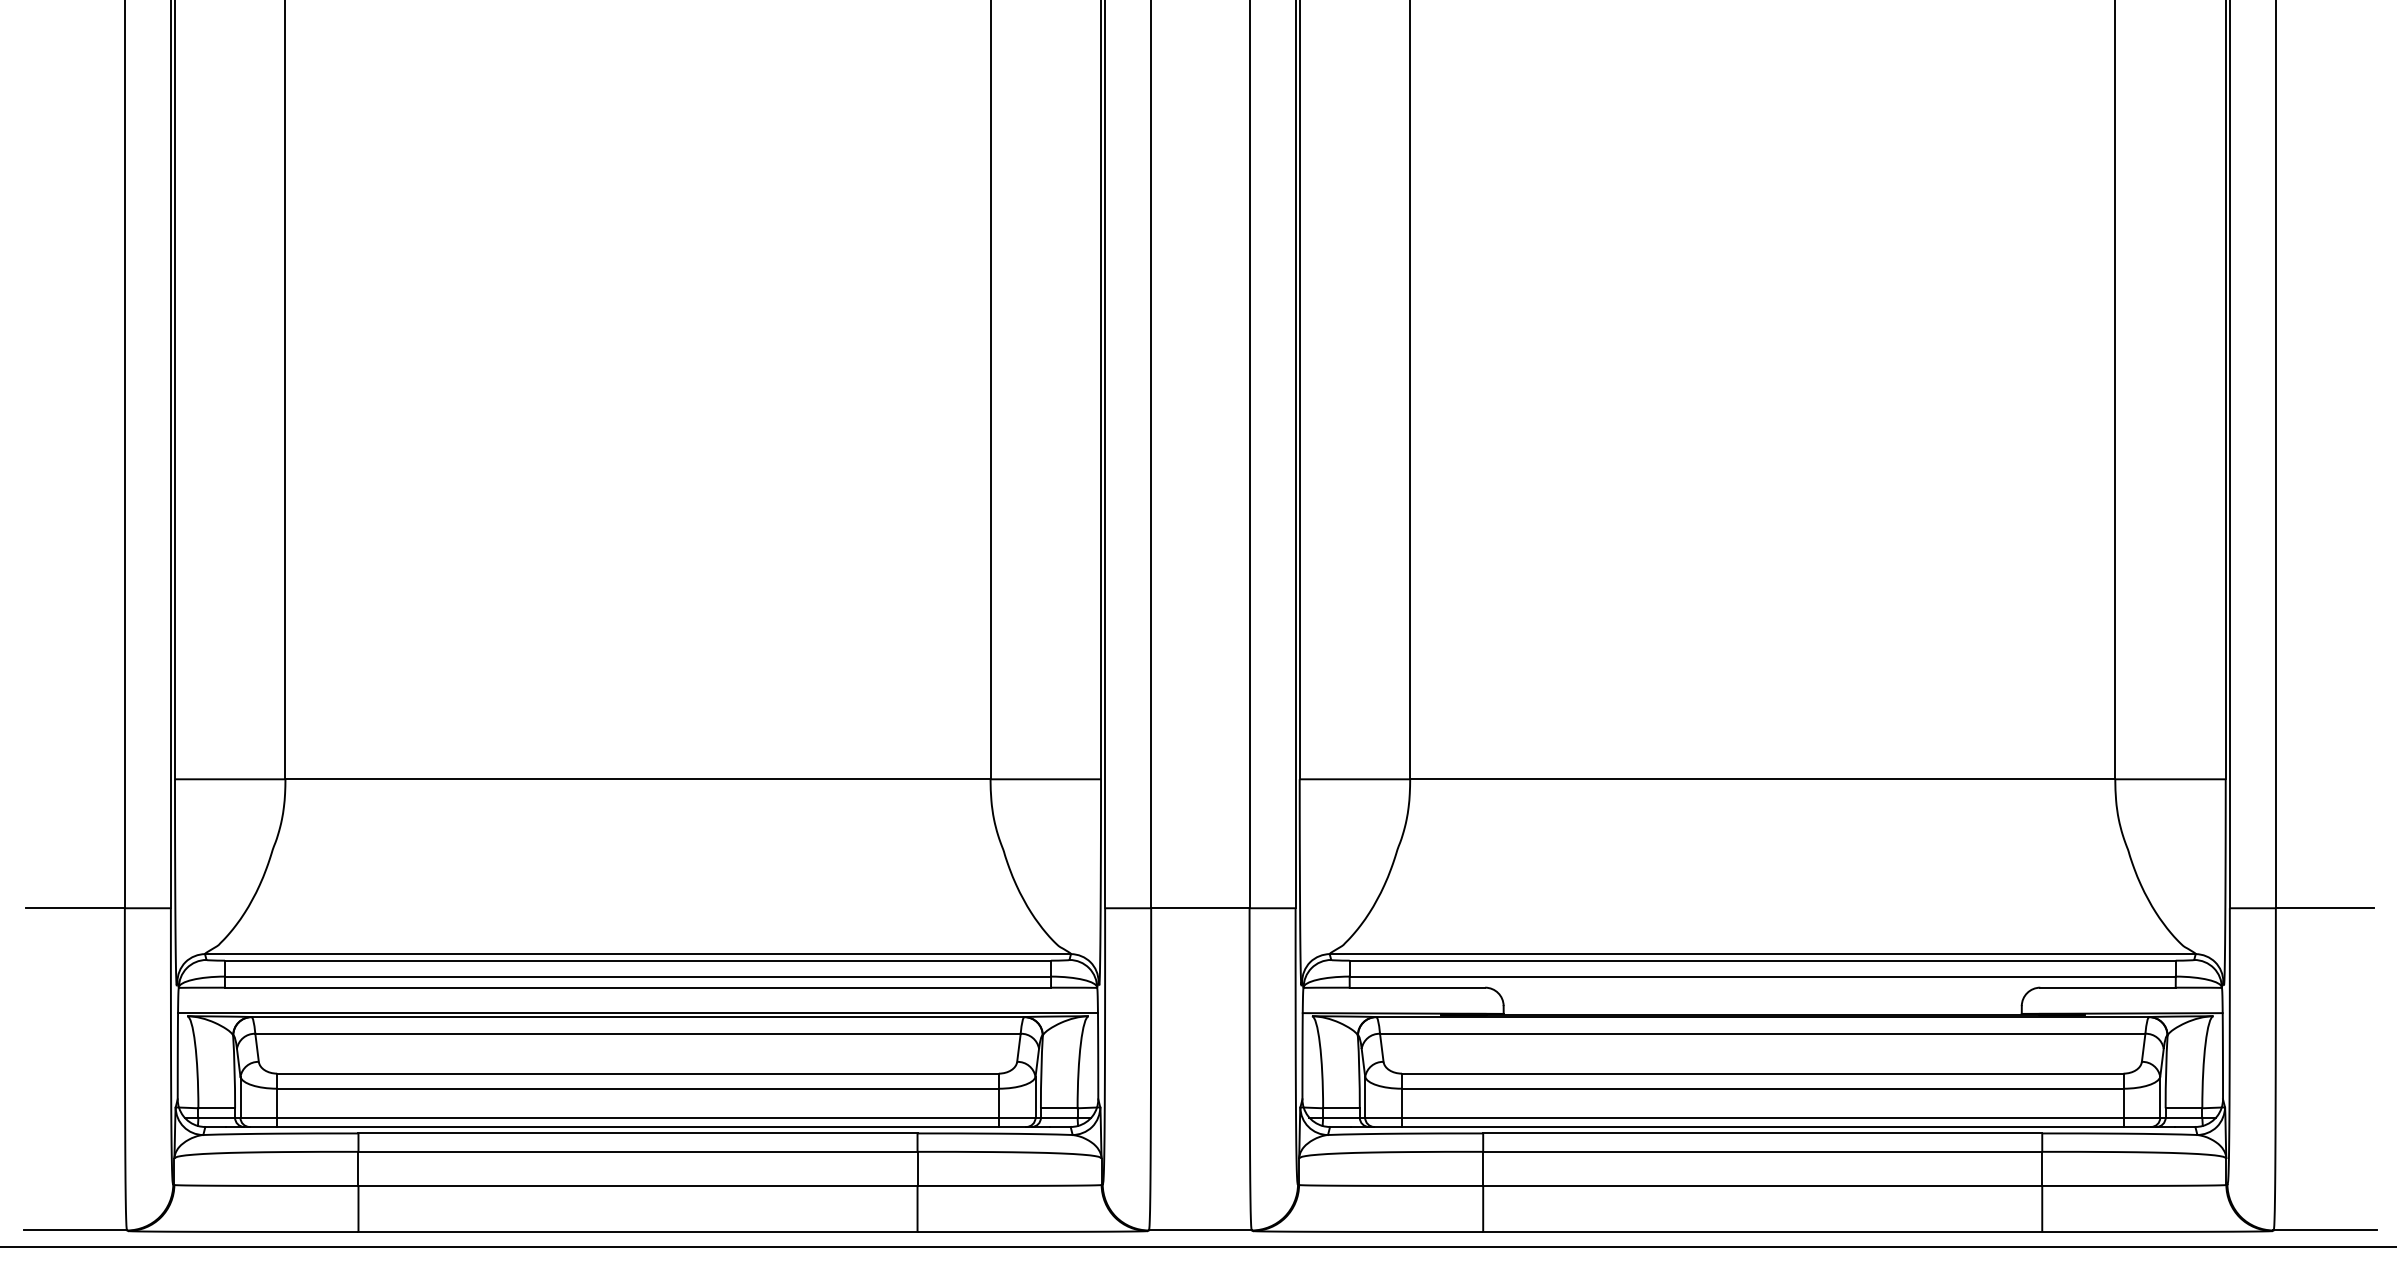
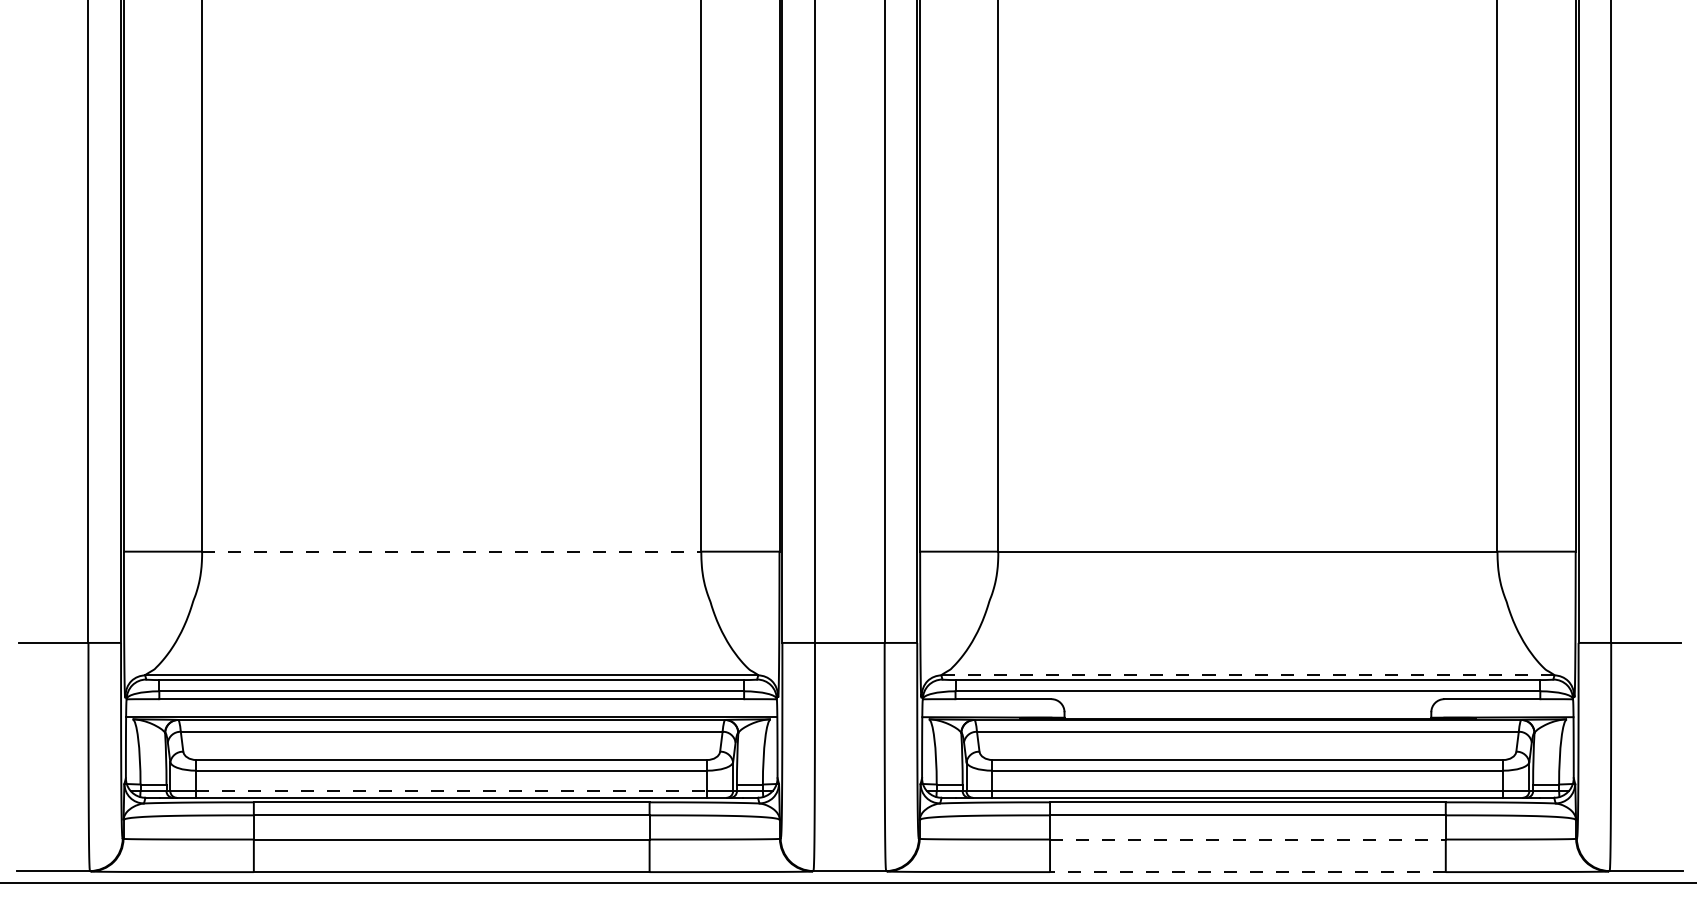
line: (638, 779) -> (452, 551), solid -> dashed
line: (1762, 954) -> (1247, 675), solid -> dashed
line: (638, 1117) -> (452, 791), solid -> dashed
line: (1762, 1185) -> (1247, 839), solid -> dashed
line: (1762, 1232) -> (1247, 872), solid -> dashed

